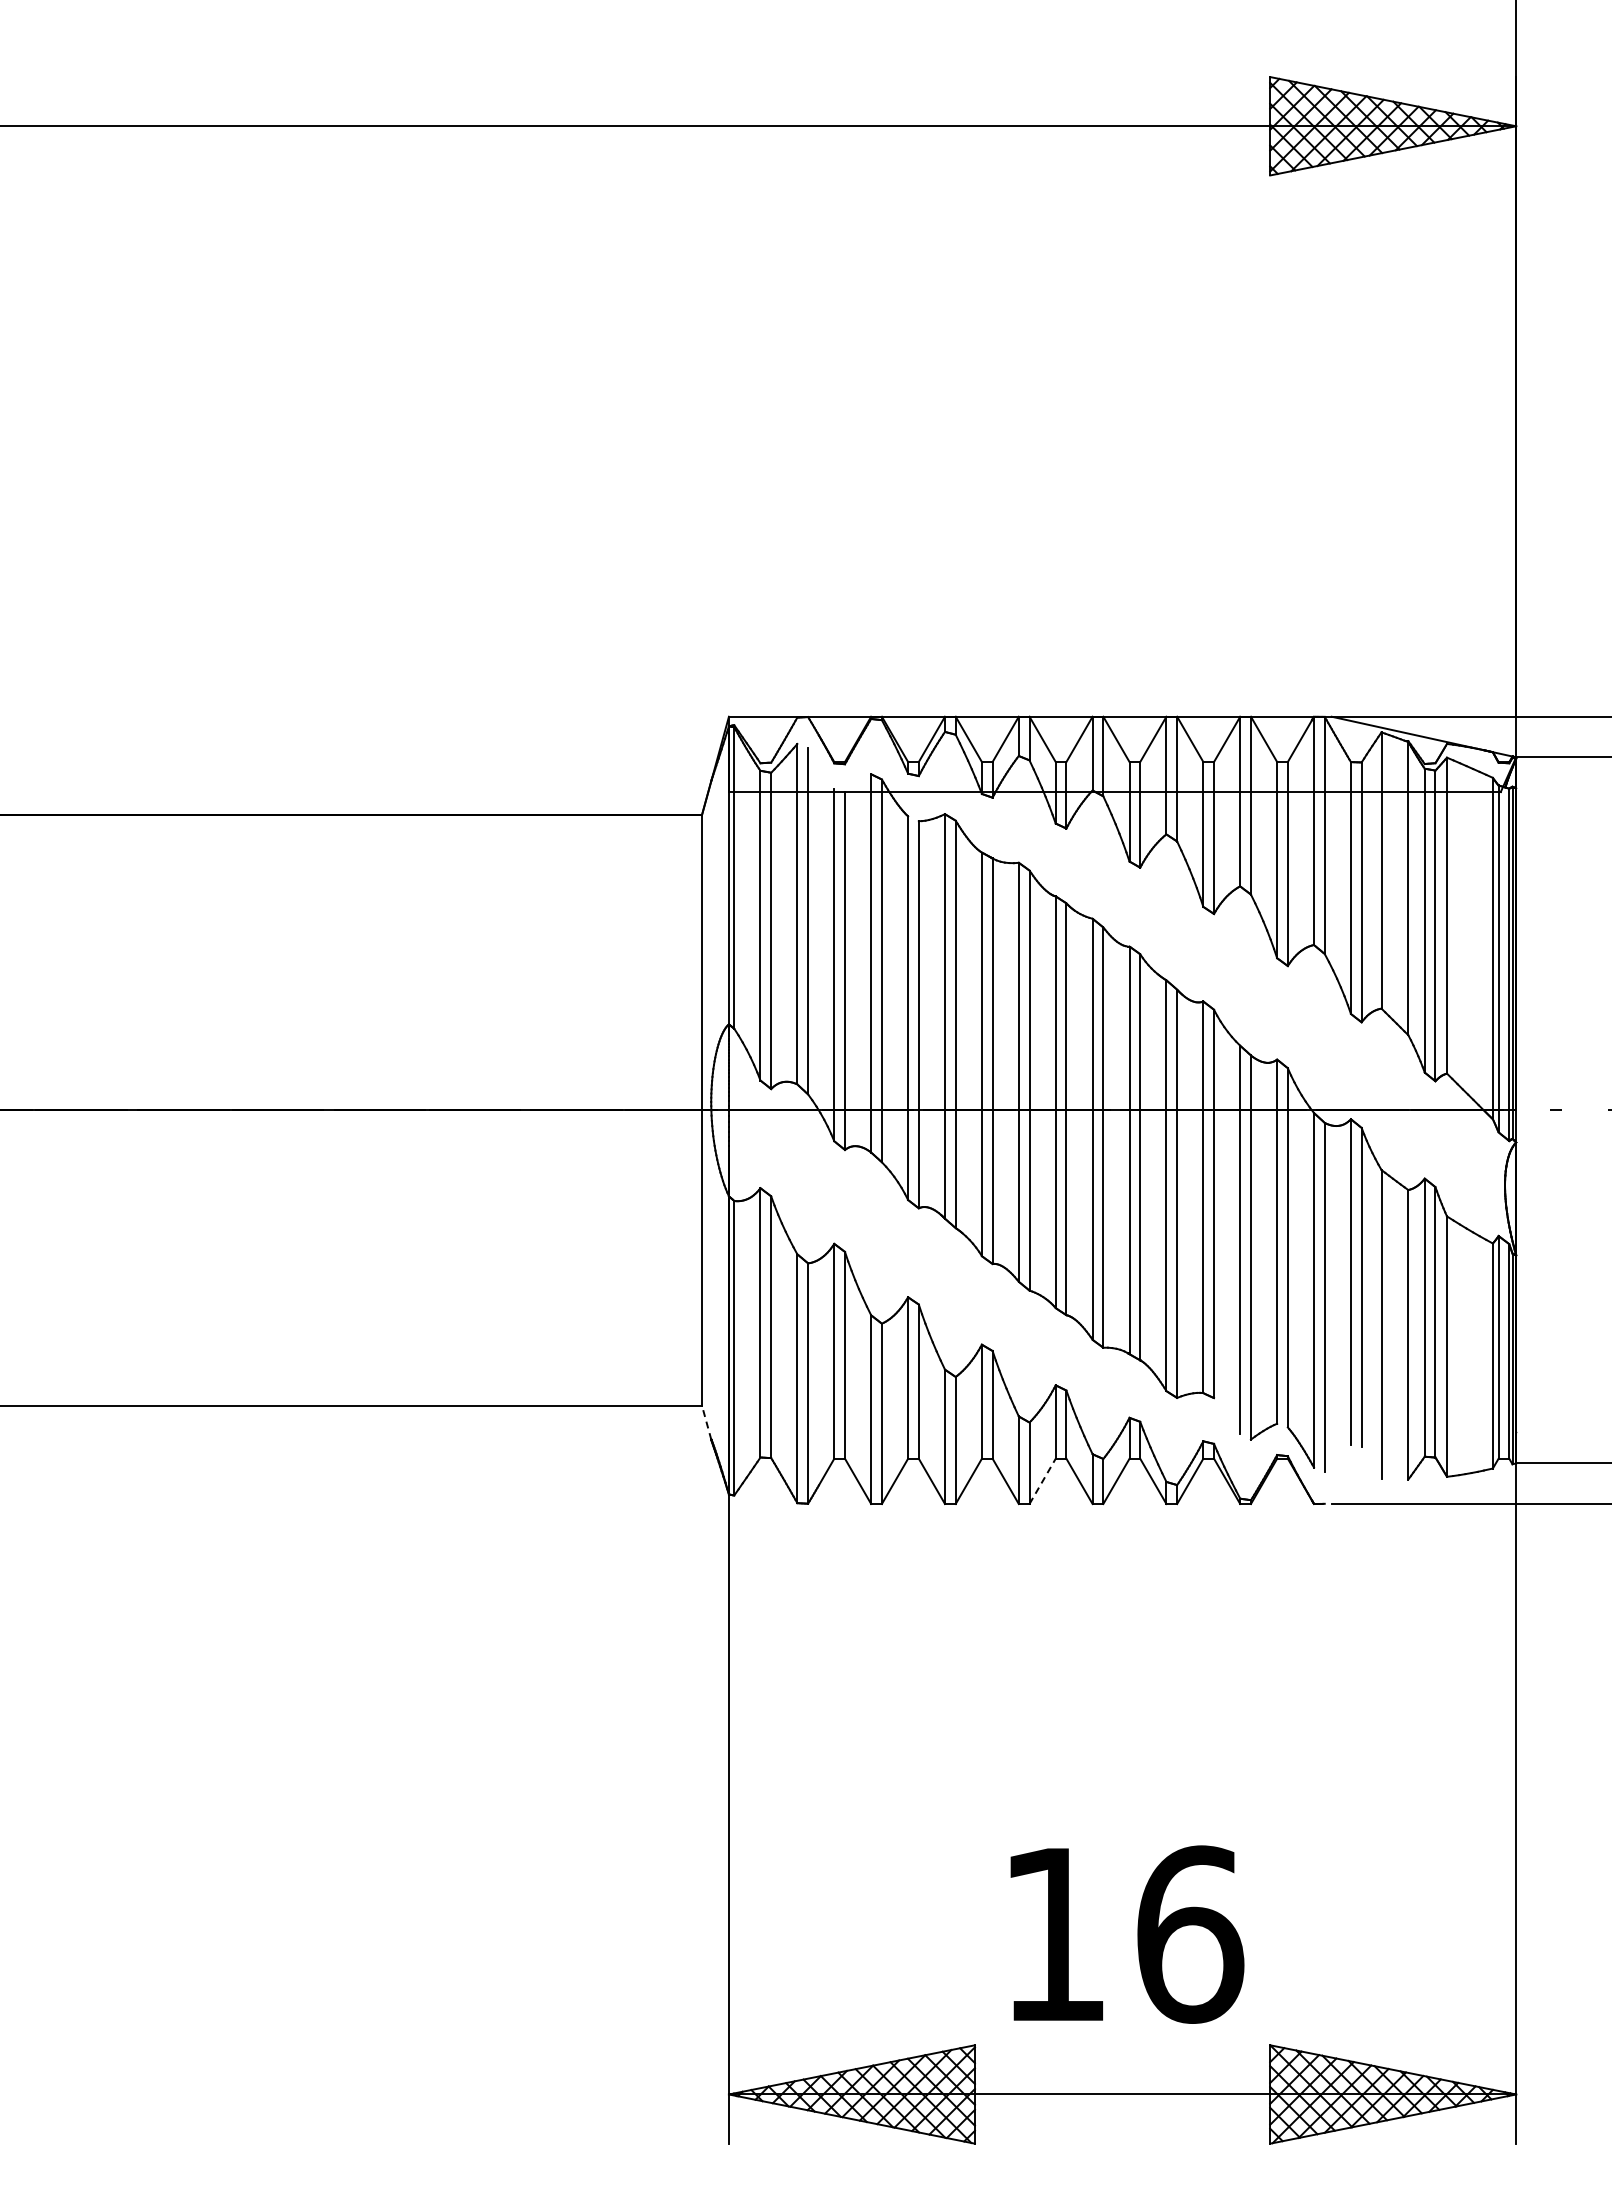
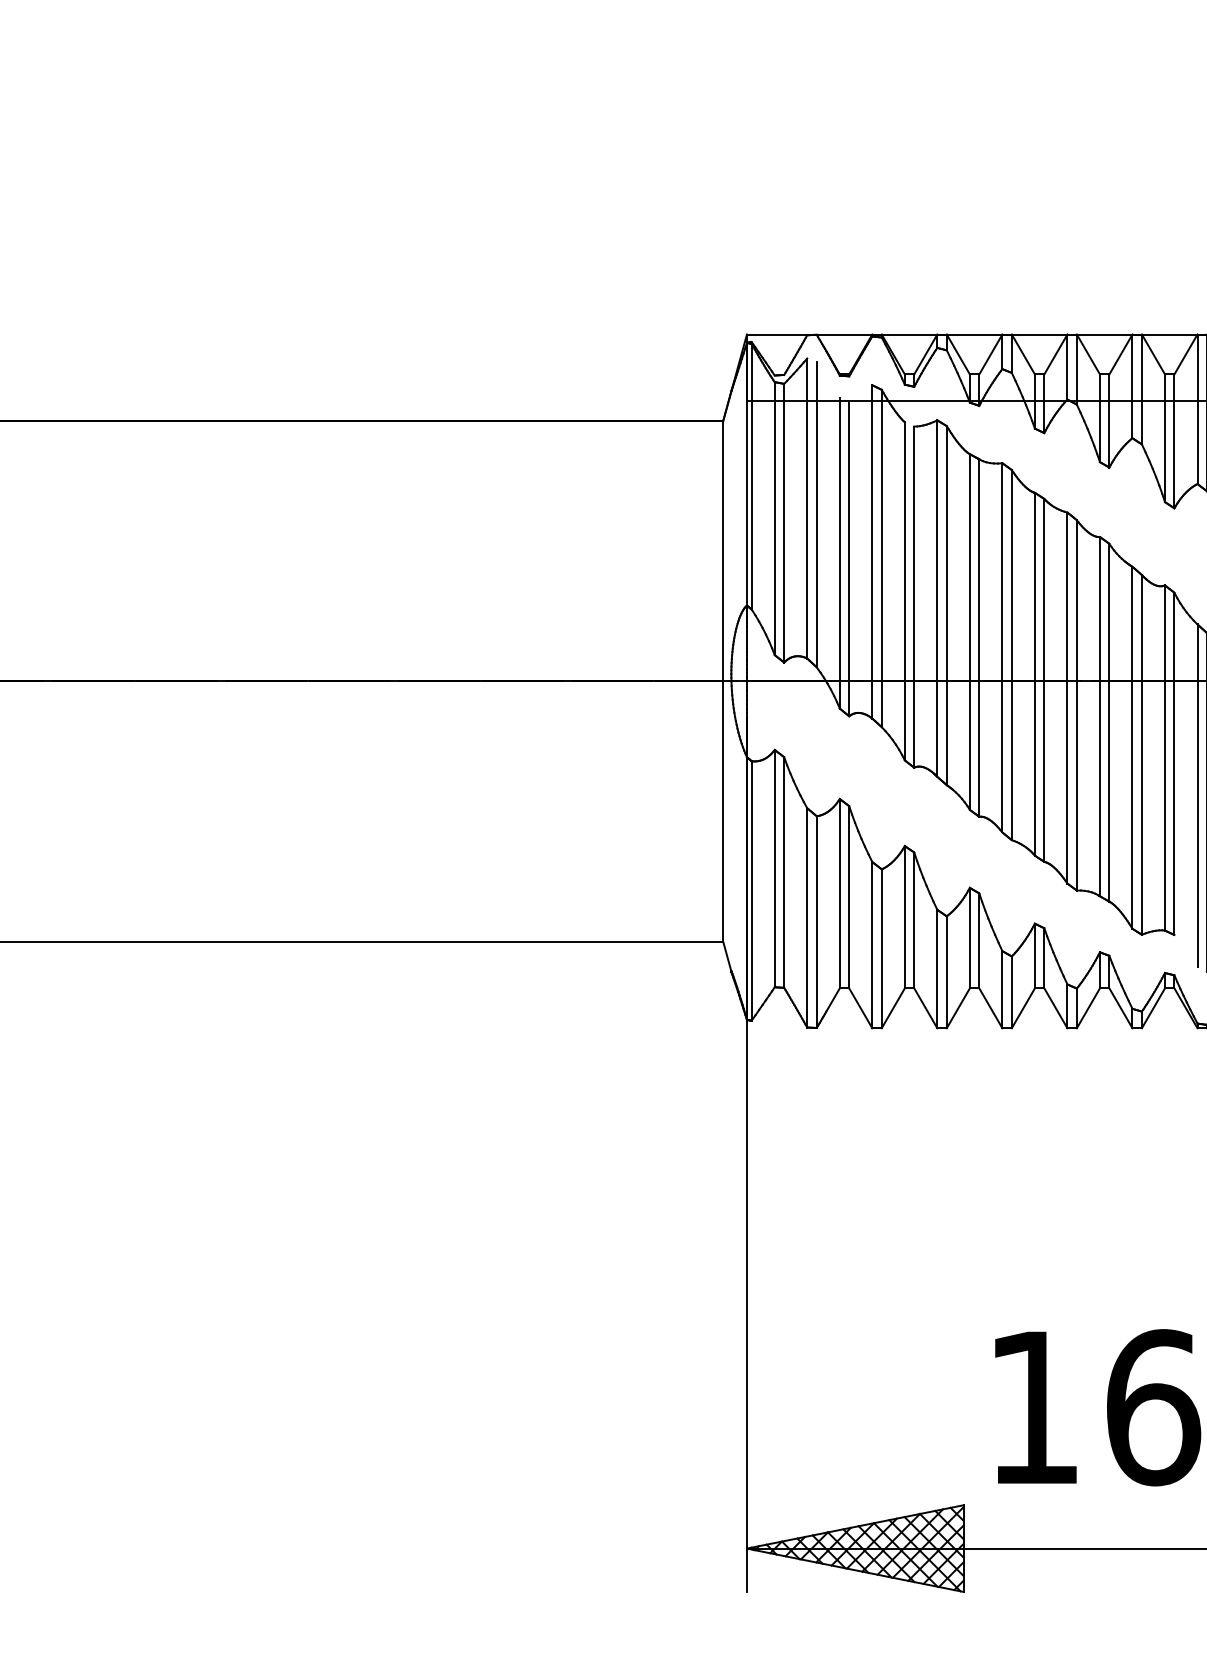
line: (706, 1422) -> (727, 956), dashed -> solid
line: (1042, 1480) -> (1023, 1007), dashed -> solid

